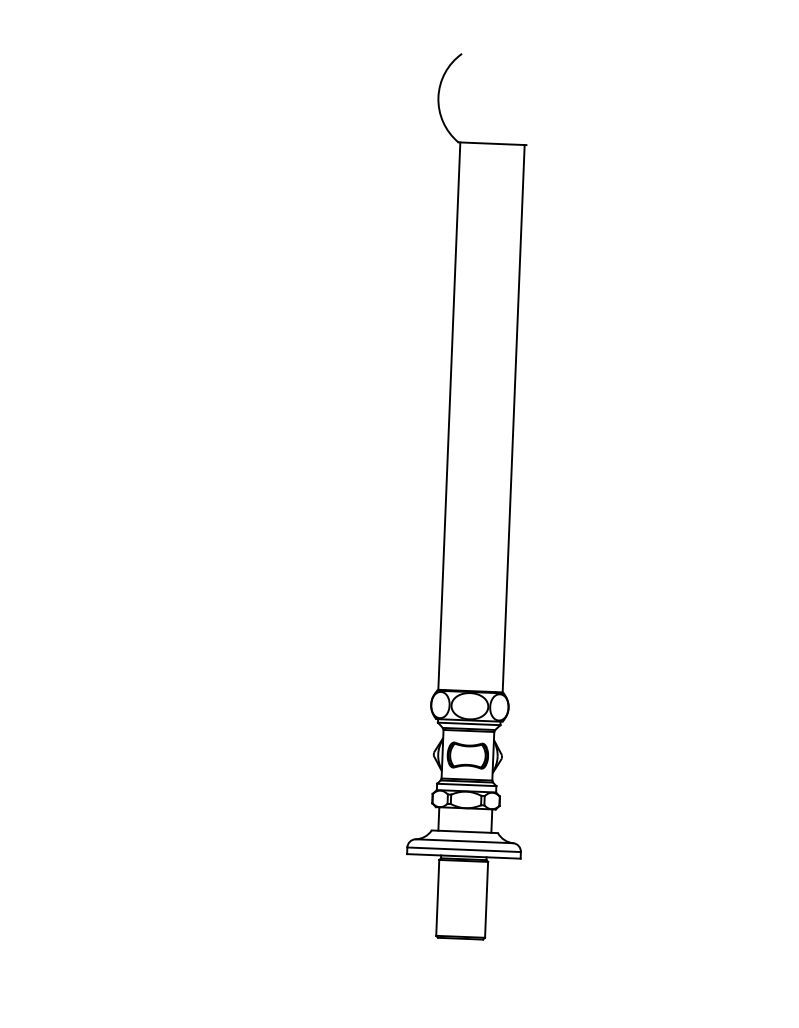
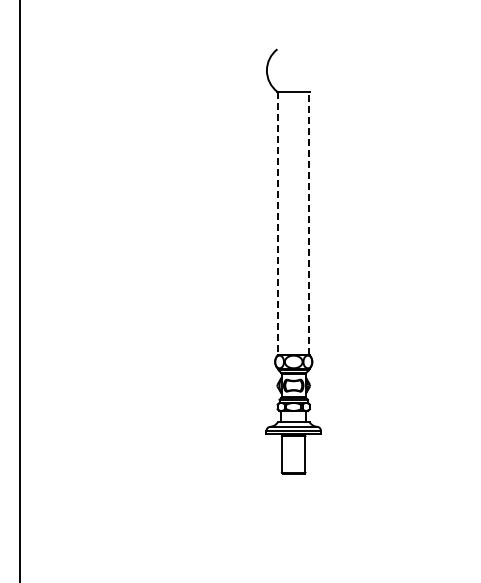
line: (449, 416) -> (278, 223), solid -> dashed
line: (514, 417) -> (309, 222), solid -> dashed

